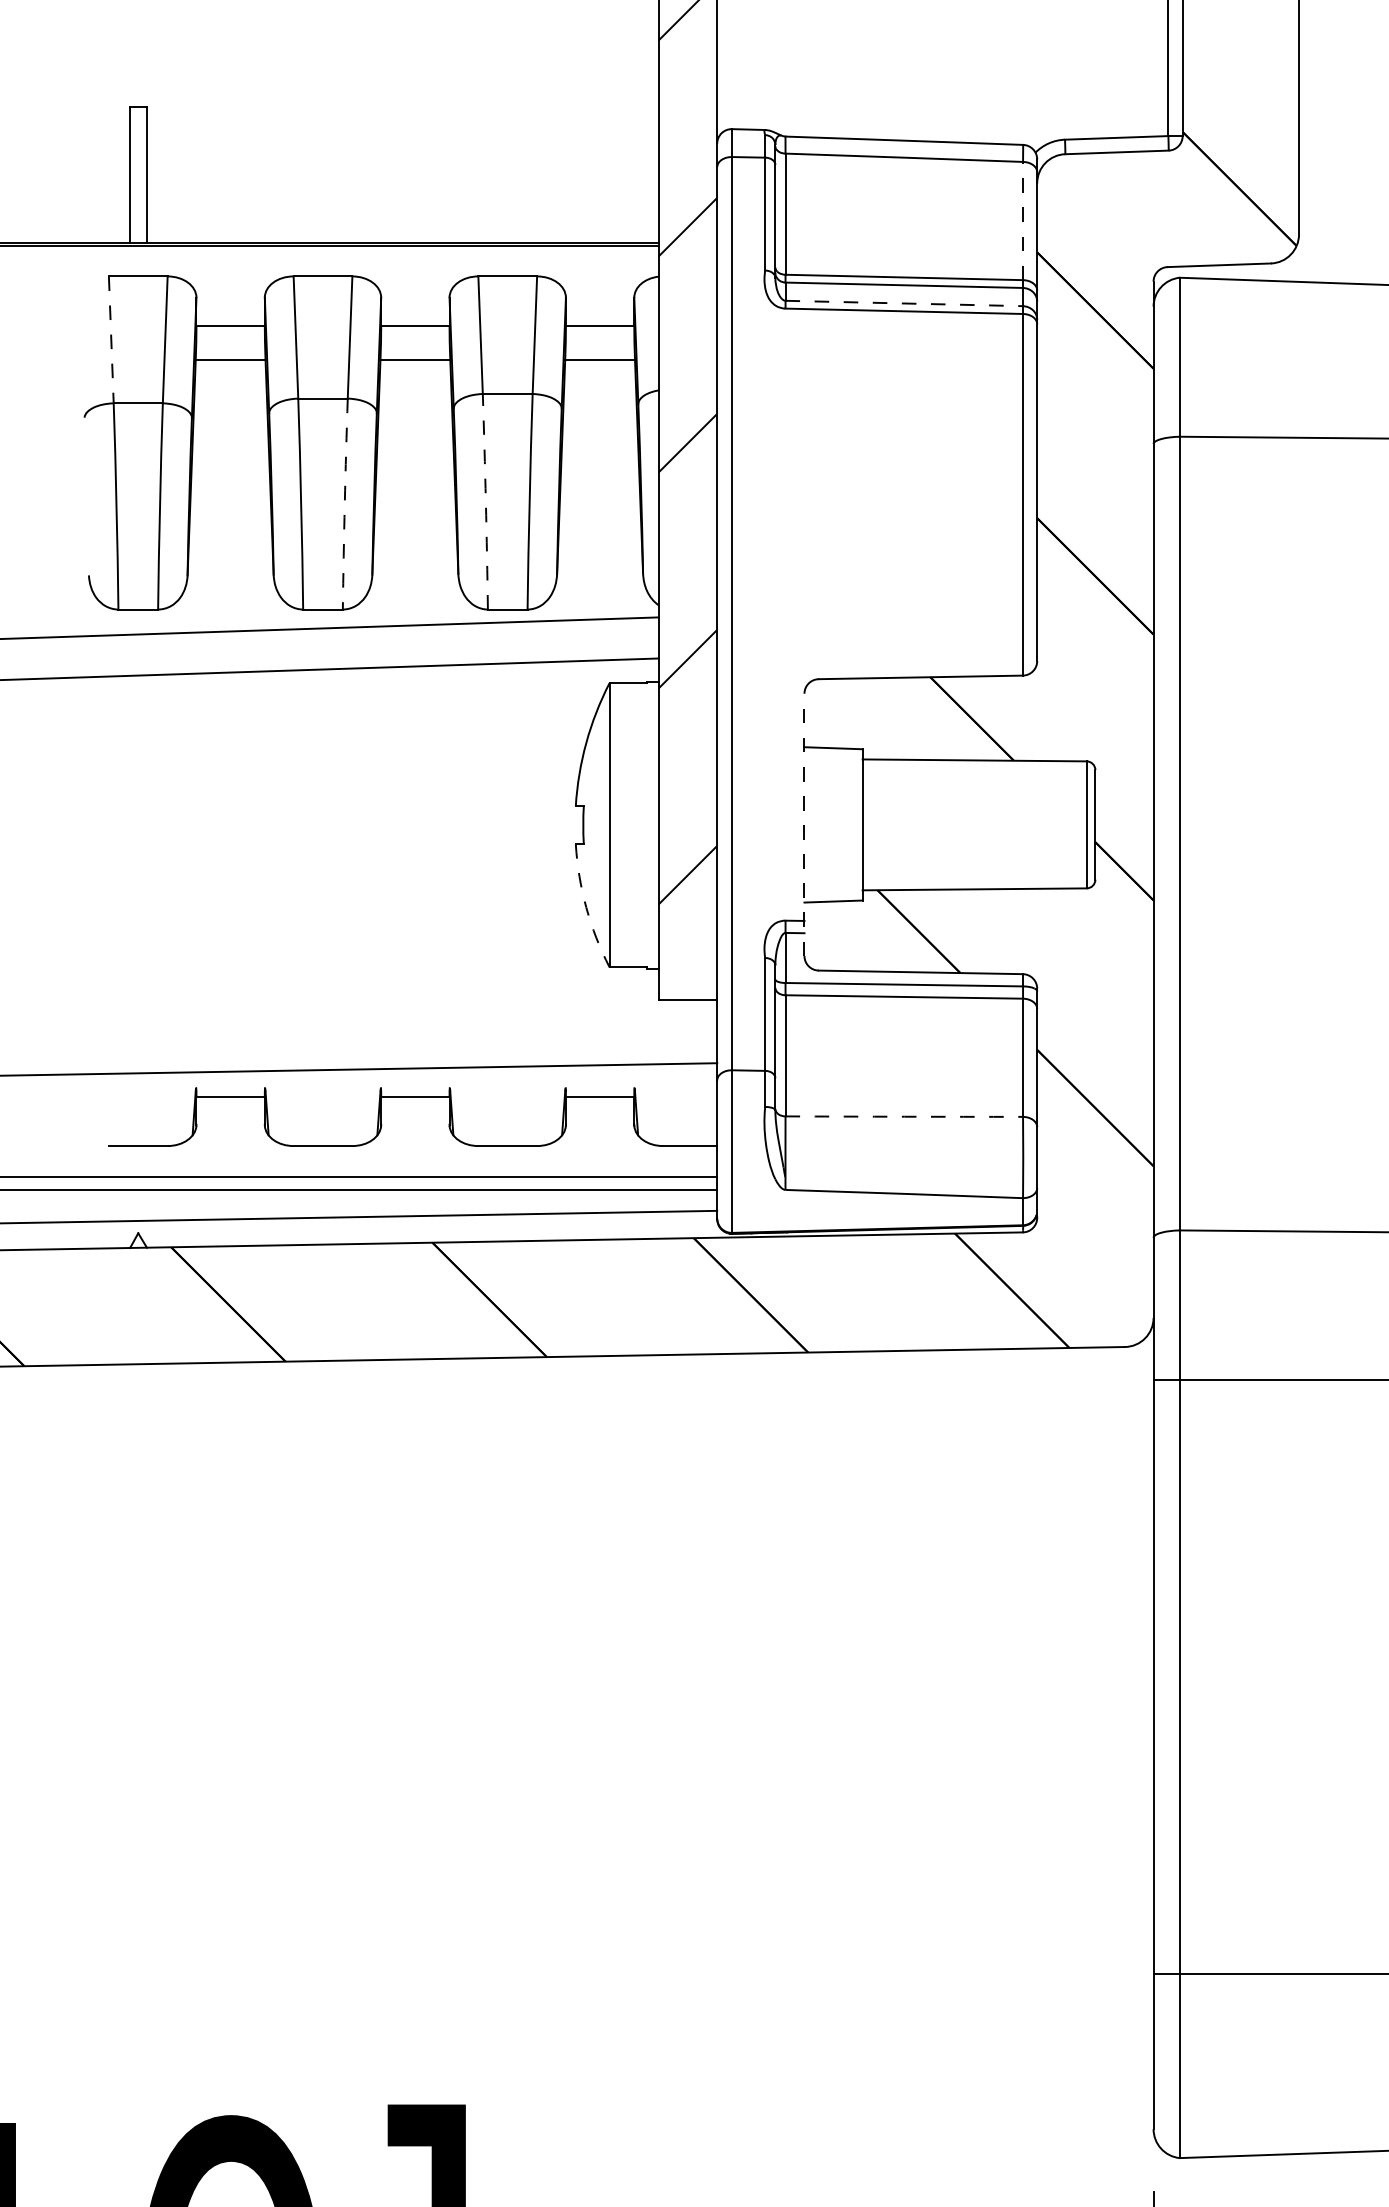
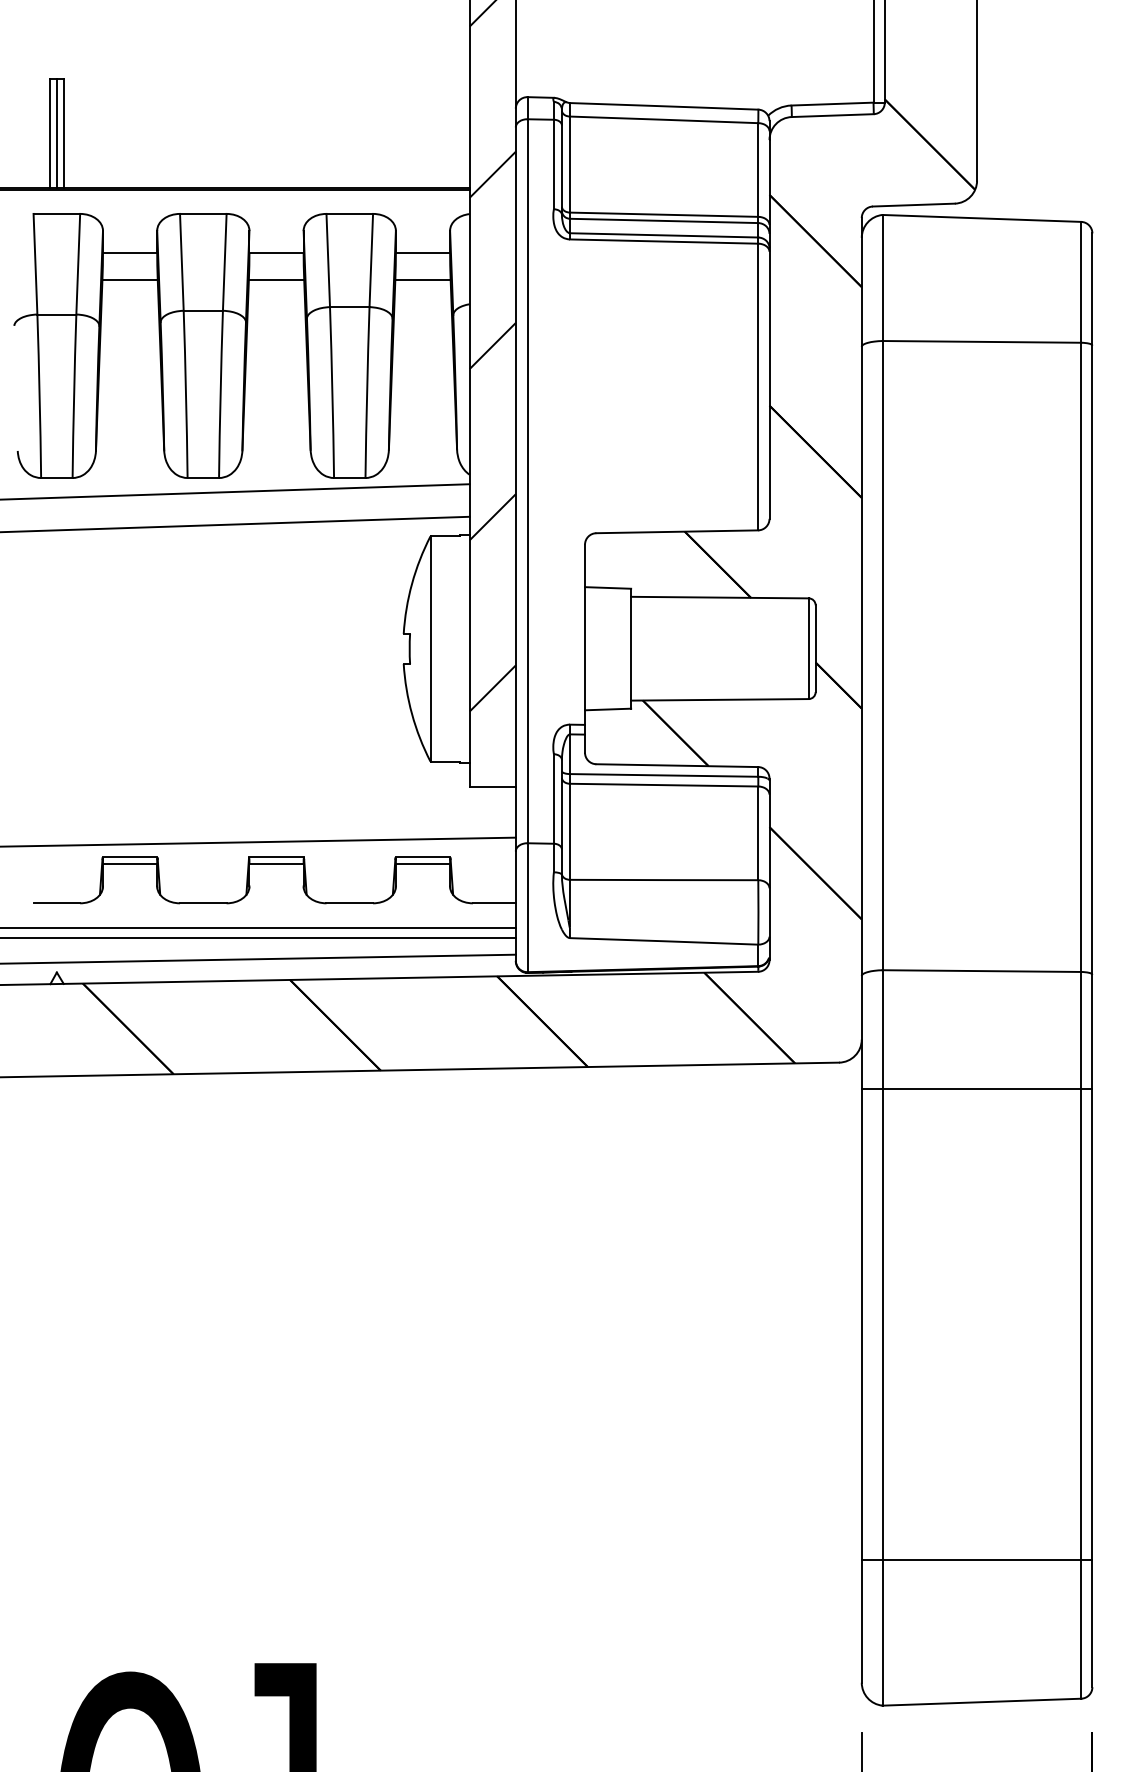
line: (137, 174) -> (56, 133), added
line: (1023, 221) -> (758, 170), dashed -> solid
line: (904, 303) -> (664, 235), dashed -> solid
line: (111, 340) -> (35, 264), dashed -> solid
arc: (485, 501) -> (332, 392), dashed -> solid
arc: (344, 504) -> (220, 394), dashed -> solid
line: (805, 824) -> (585, 648), dashed -> solid
arc: (586, 907) -> (412, 714), dashed -> solid
line: (229, 1088) -> (129, 857), added
line: (415, 1088) -> (276, 857), added
line: (599, 1088) -> (422, 857), added
arc: (904, 1117) -> (664, 880), dashed -> solid

